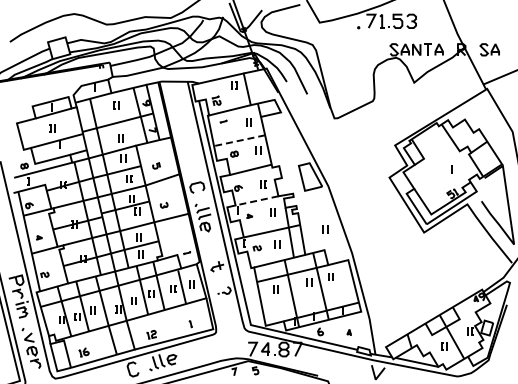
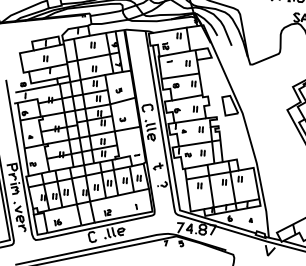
line: (239, 140) -> (180, 76), dashed -> solid
line: (257, 200) -> (190, 120), dashed -> solid
part: (325, 229) -> (238, 144), removed

